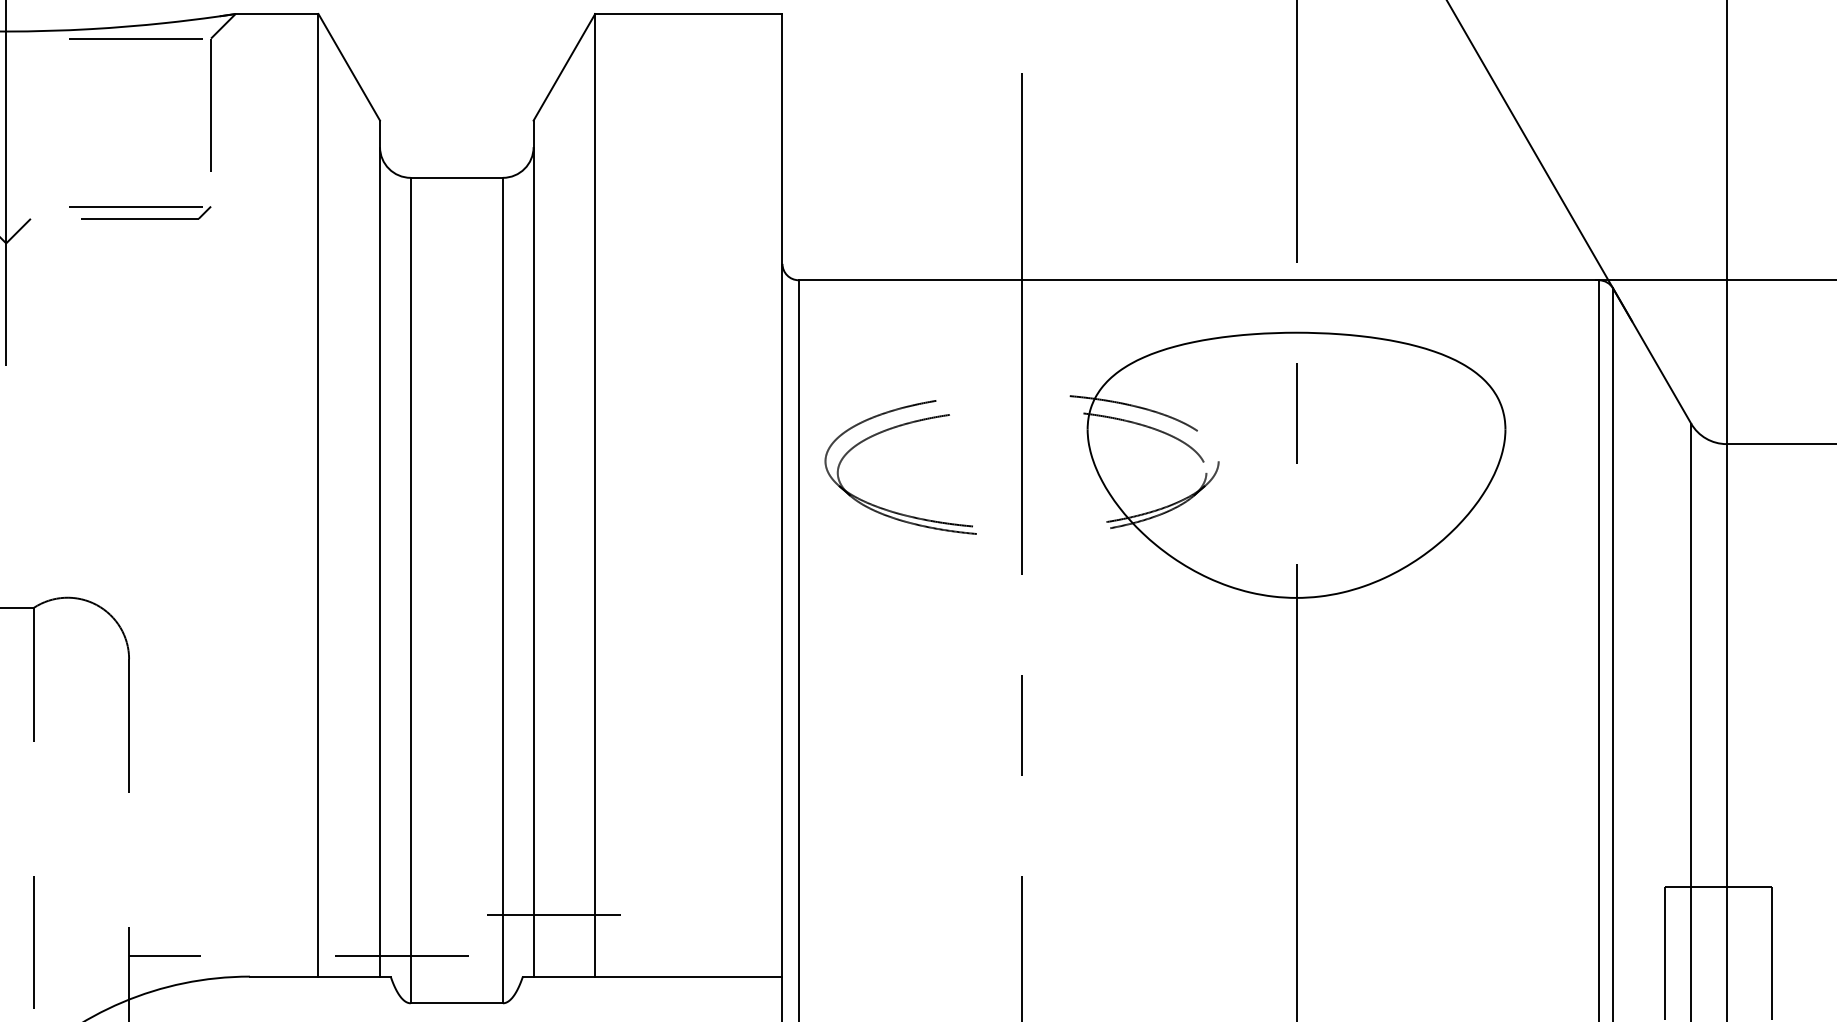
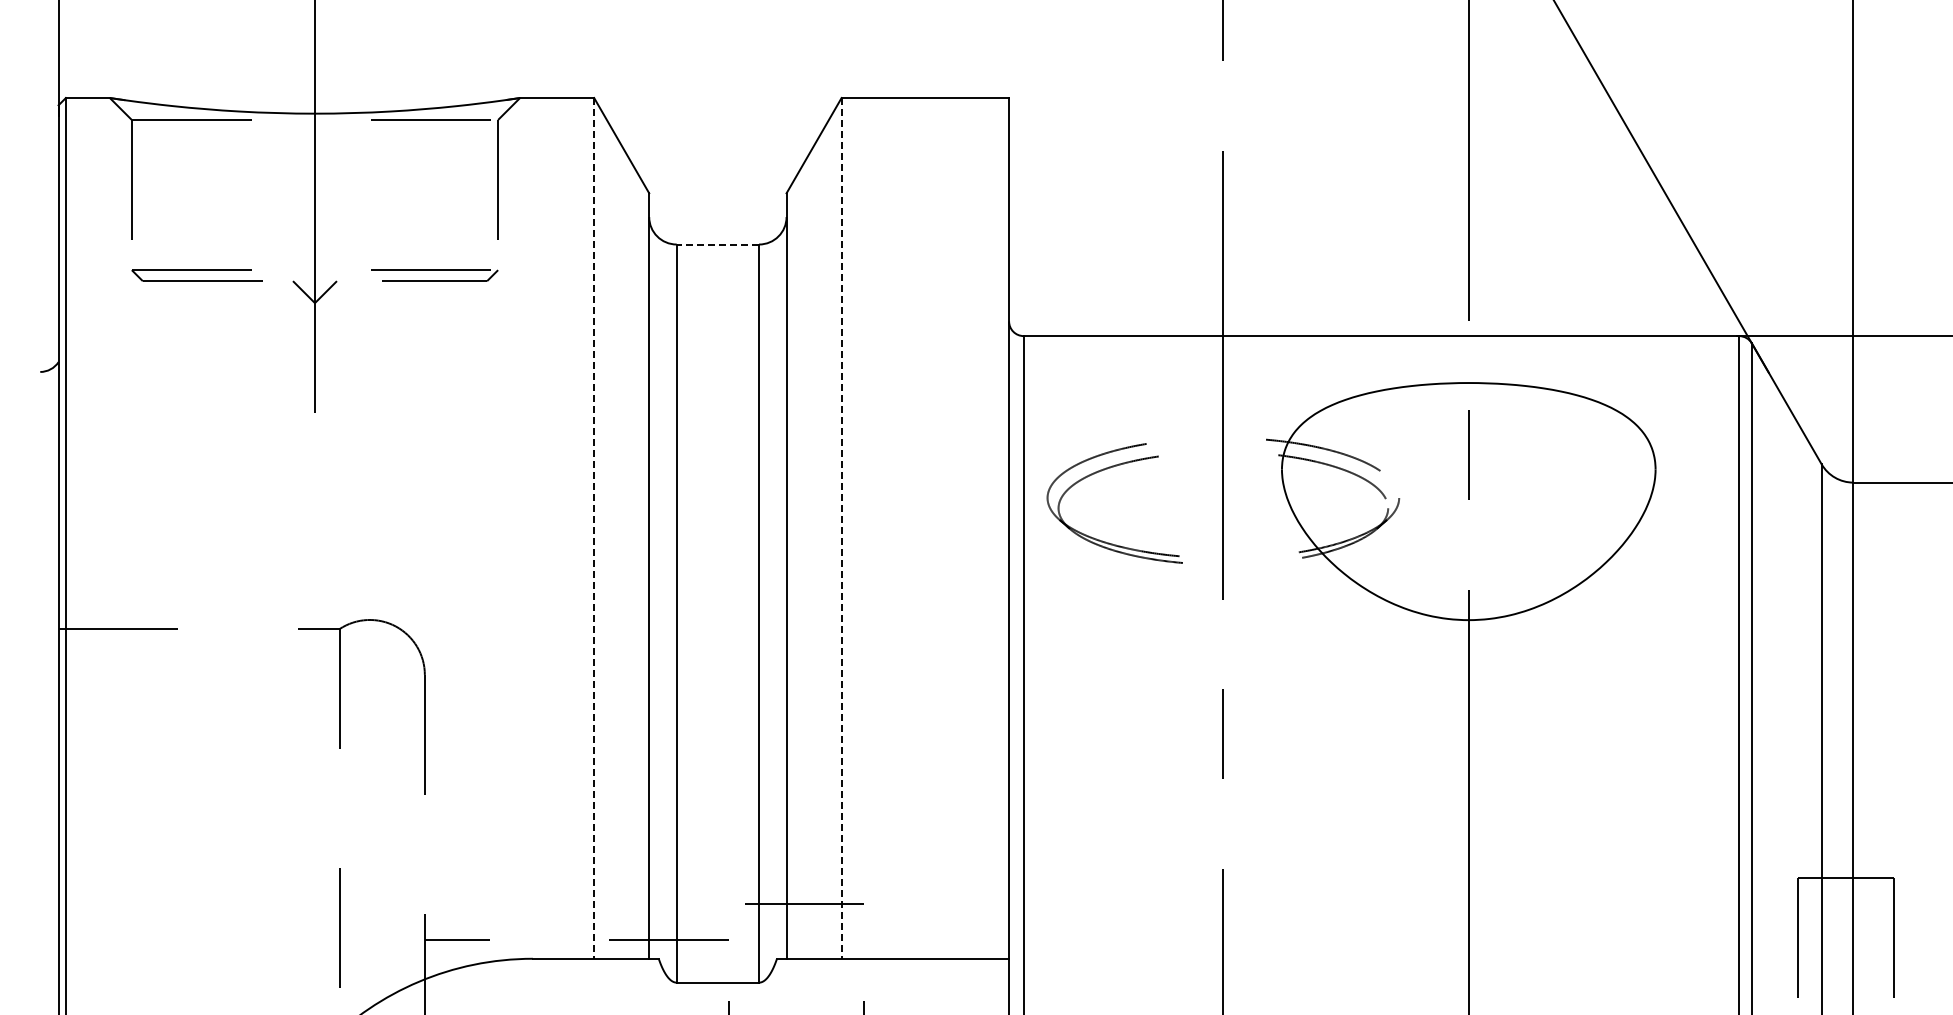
line: (456, 177) -> (717, 244), solid -> dashed
line: (318, 495) -> (594, 528), solid -> dashed
line: (595, 495) -> (841, 528), solid -> dashed

